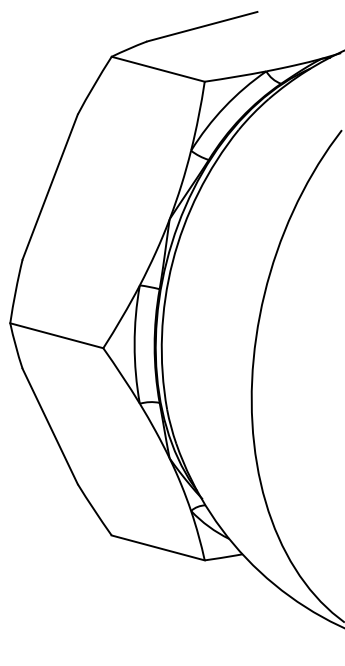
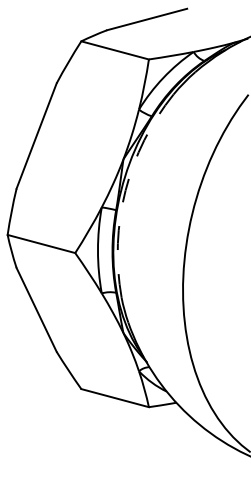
arc: (172, 262) -> (125, 190), solid -> dashed

